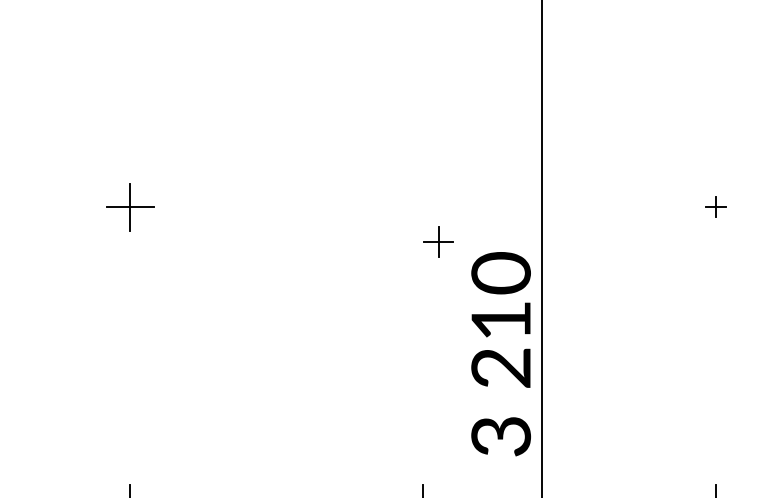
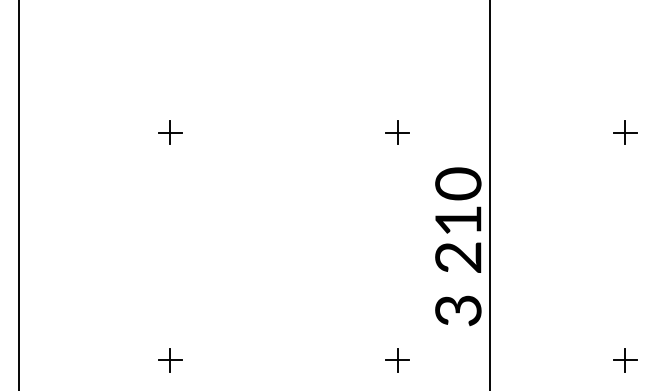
part: (130, 207) -> (170, 132), size x0.62
part: (716, 207) -> (625, 132), size x1.43
part: (438, 241) -> (397, 132), moved

